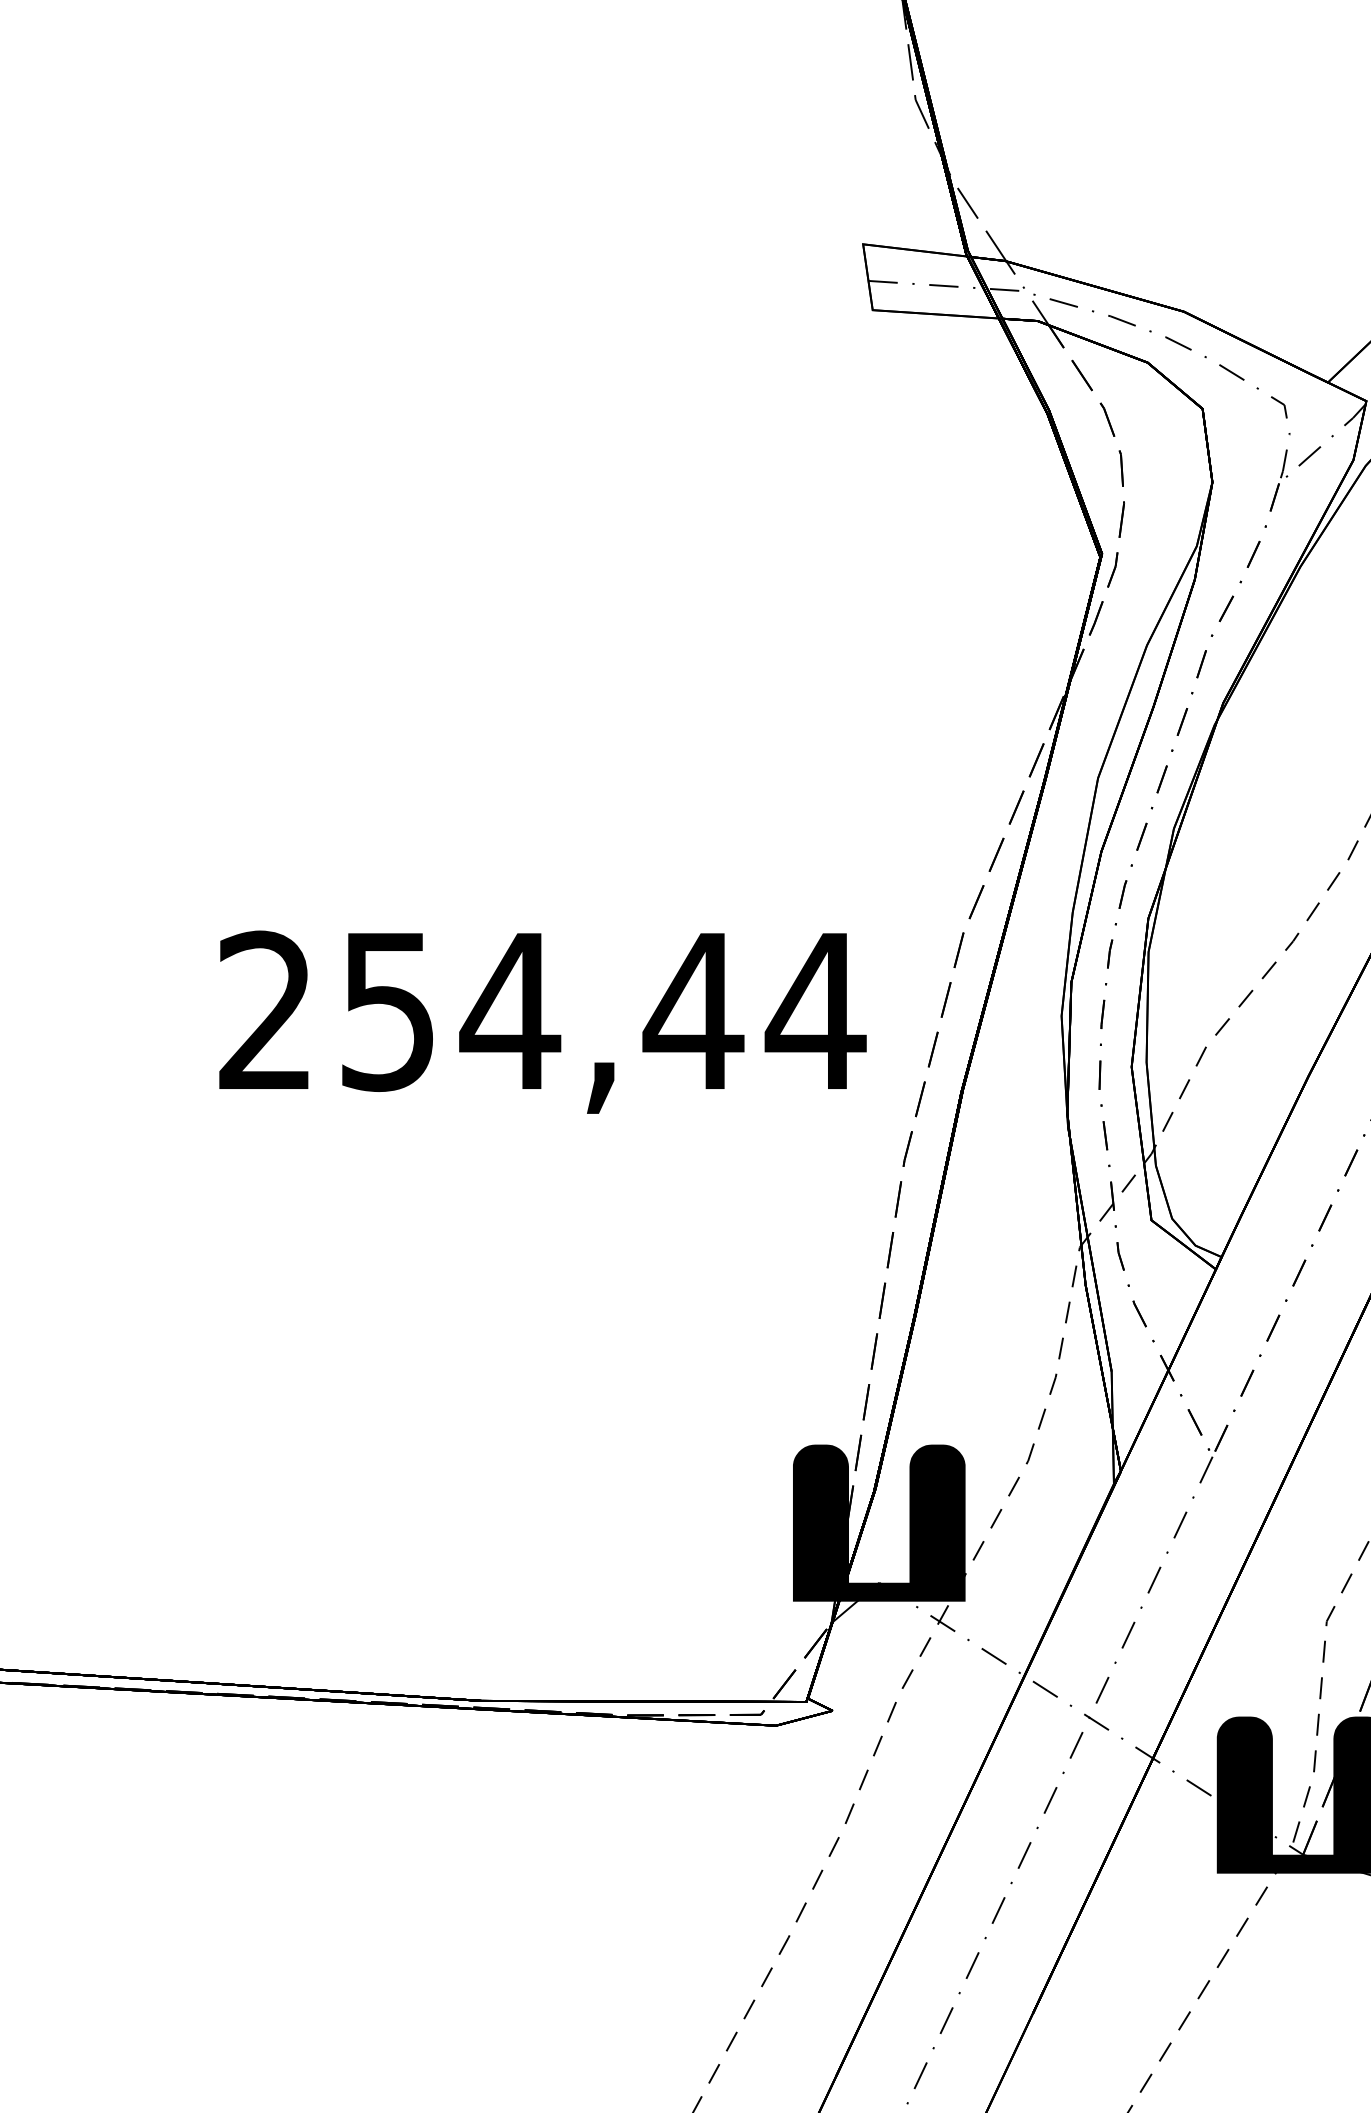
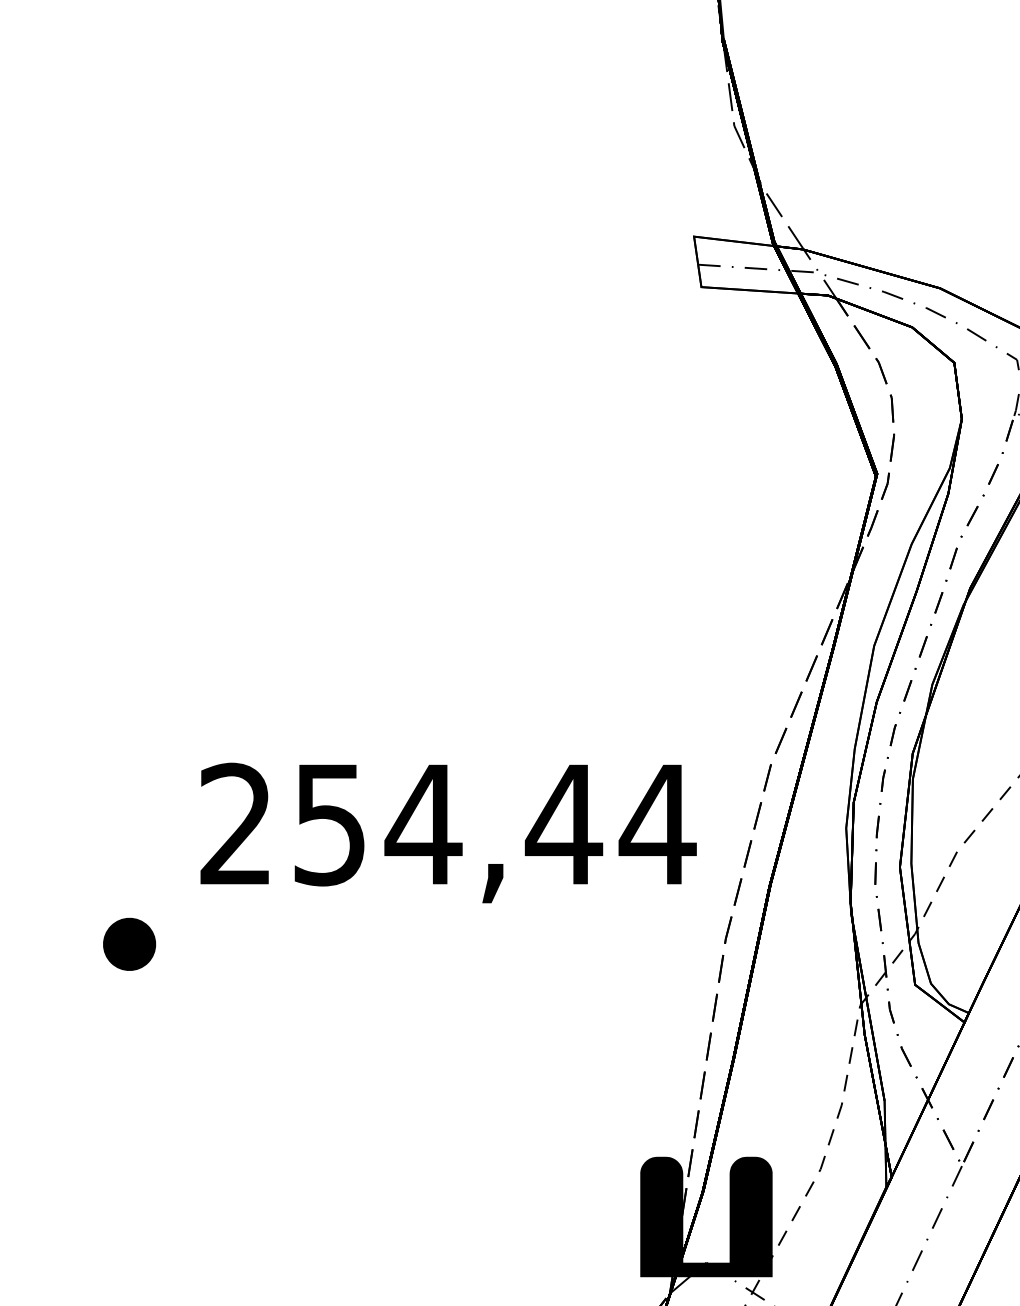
part: (126, 1167) -> (129, 944), added

